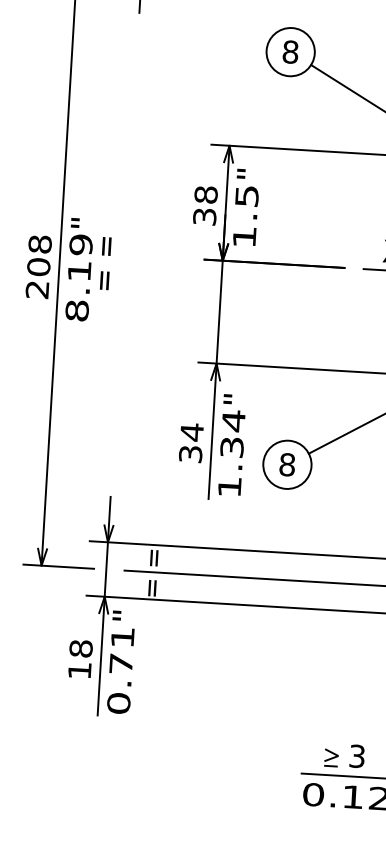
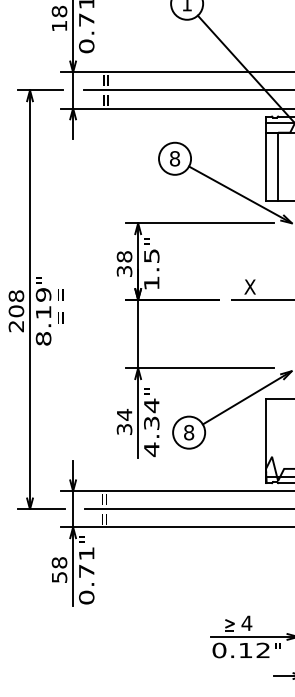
text: (229, 486) -> (151, 449), 1.34 -> 4.34
text: (79, 670) -> (59, 577), 18 -> 58
text: (356, 756) -> (246, 623), 3 -> 4

